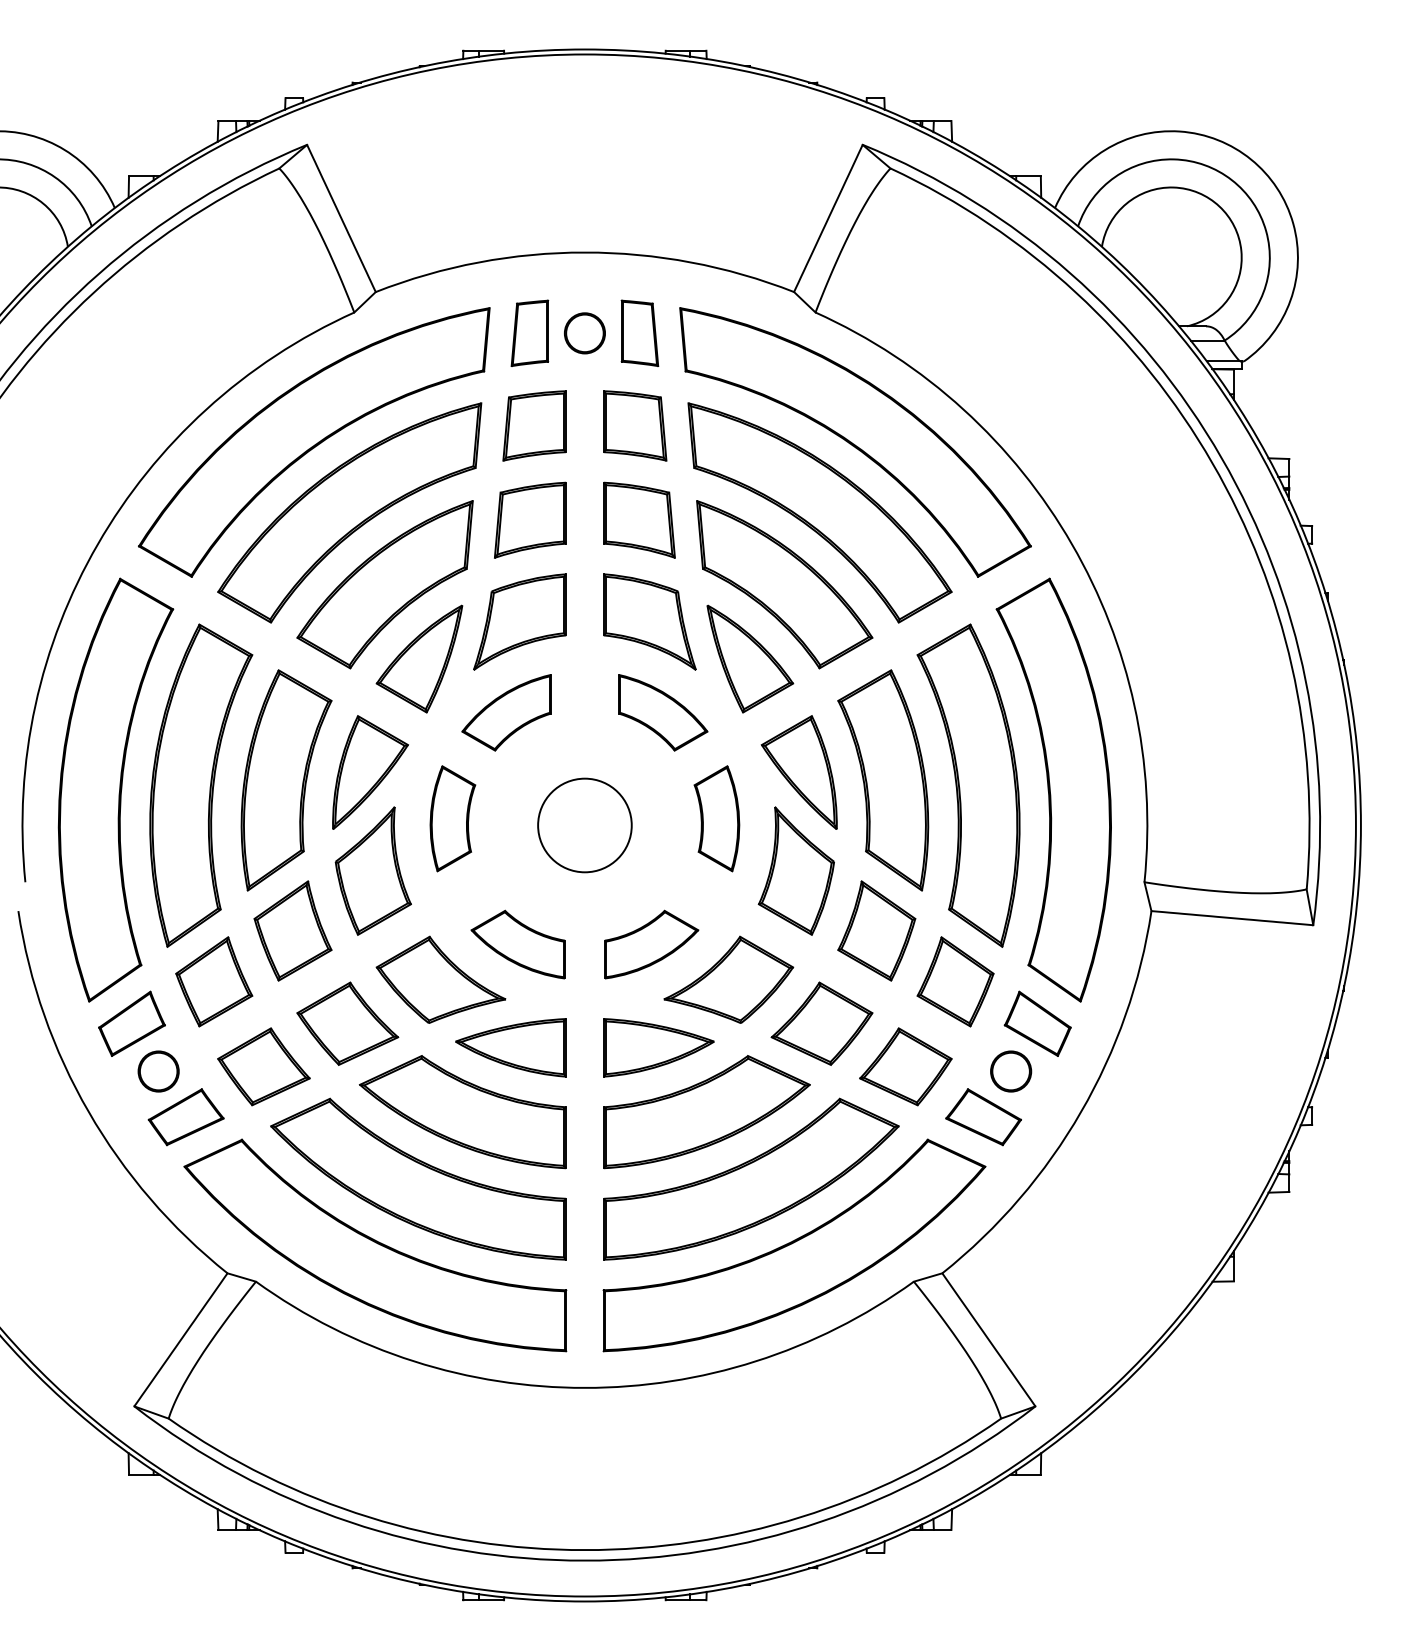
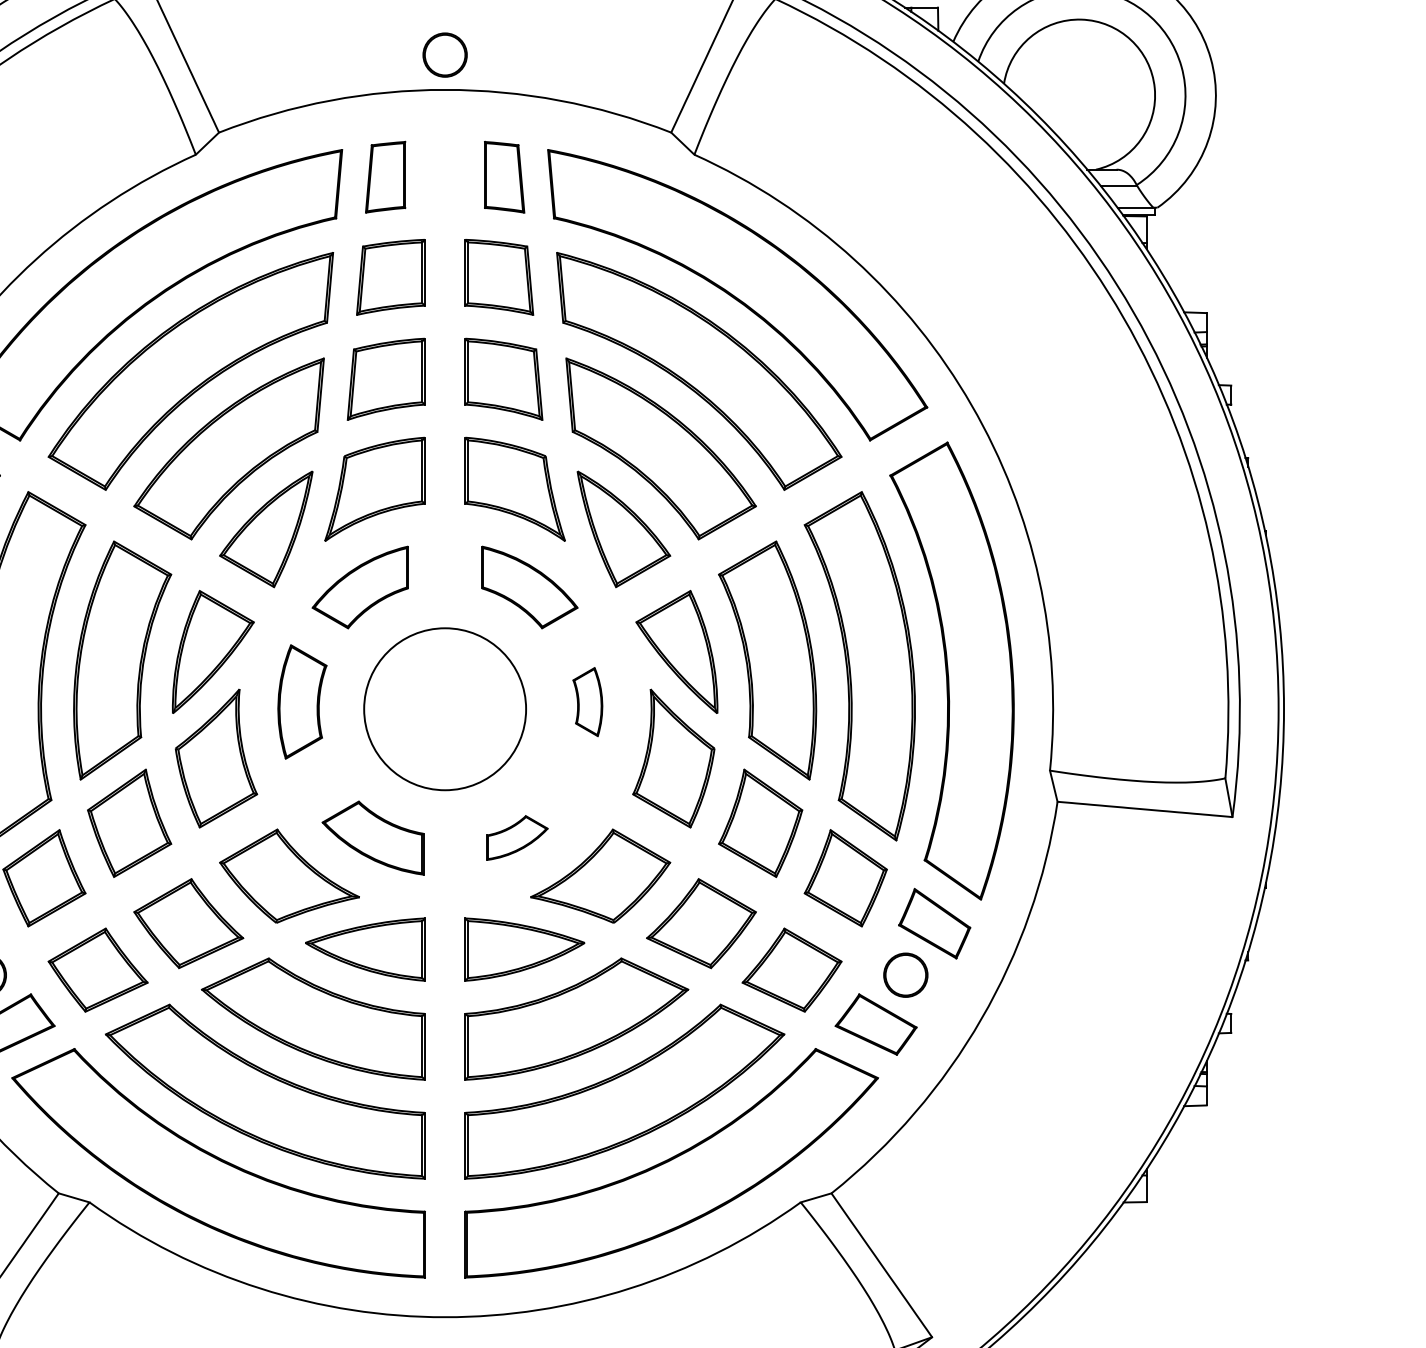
circle: (584, 333) -> (444, 55), moved
part: (716, 818) -> (587, 701), size x0.6
circle: (584, 825) -> (444, 709), size x1.6
part: (651, 944) -> (517, 837), size x0.6

